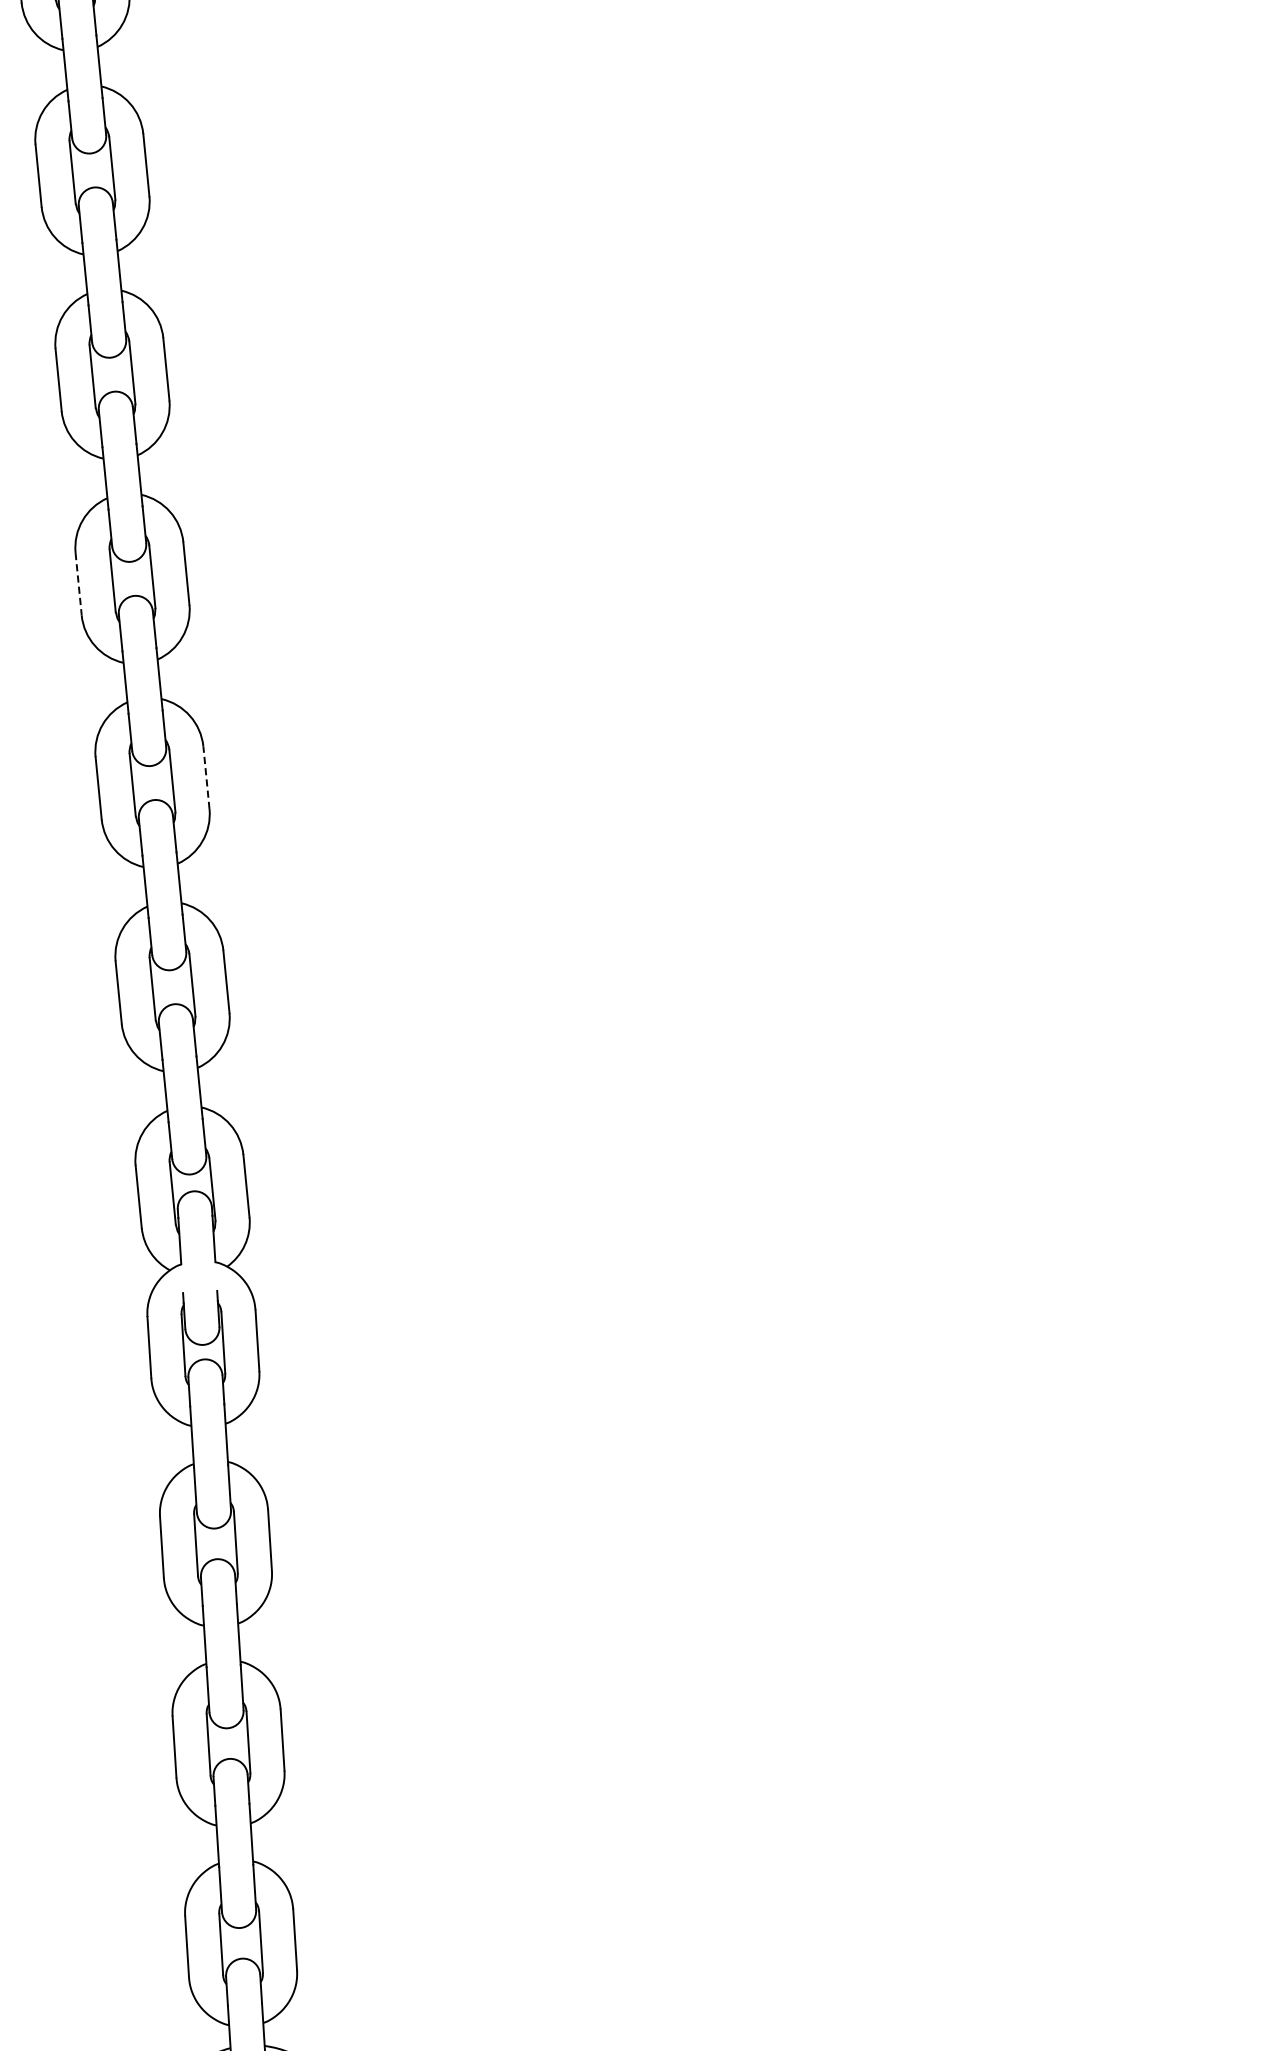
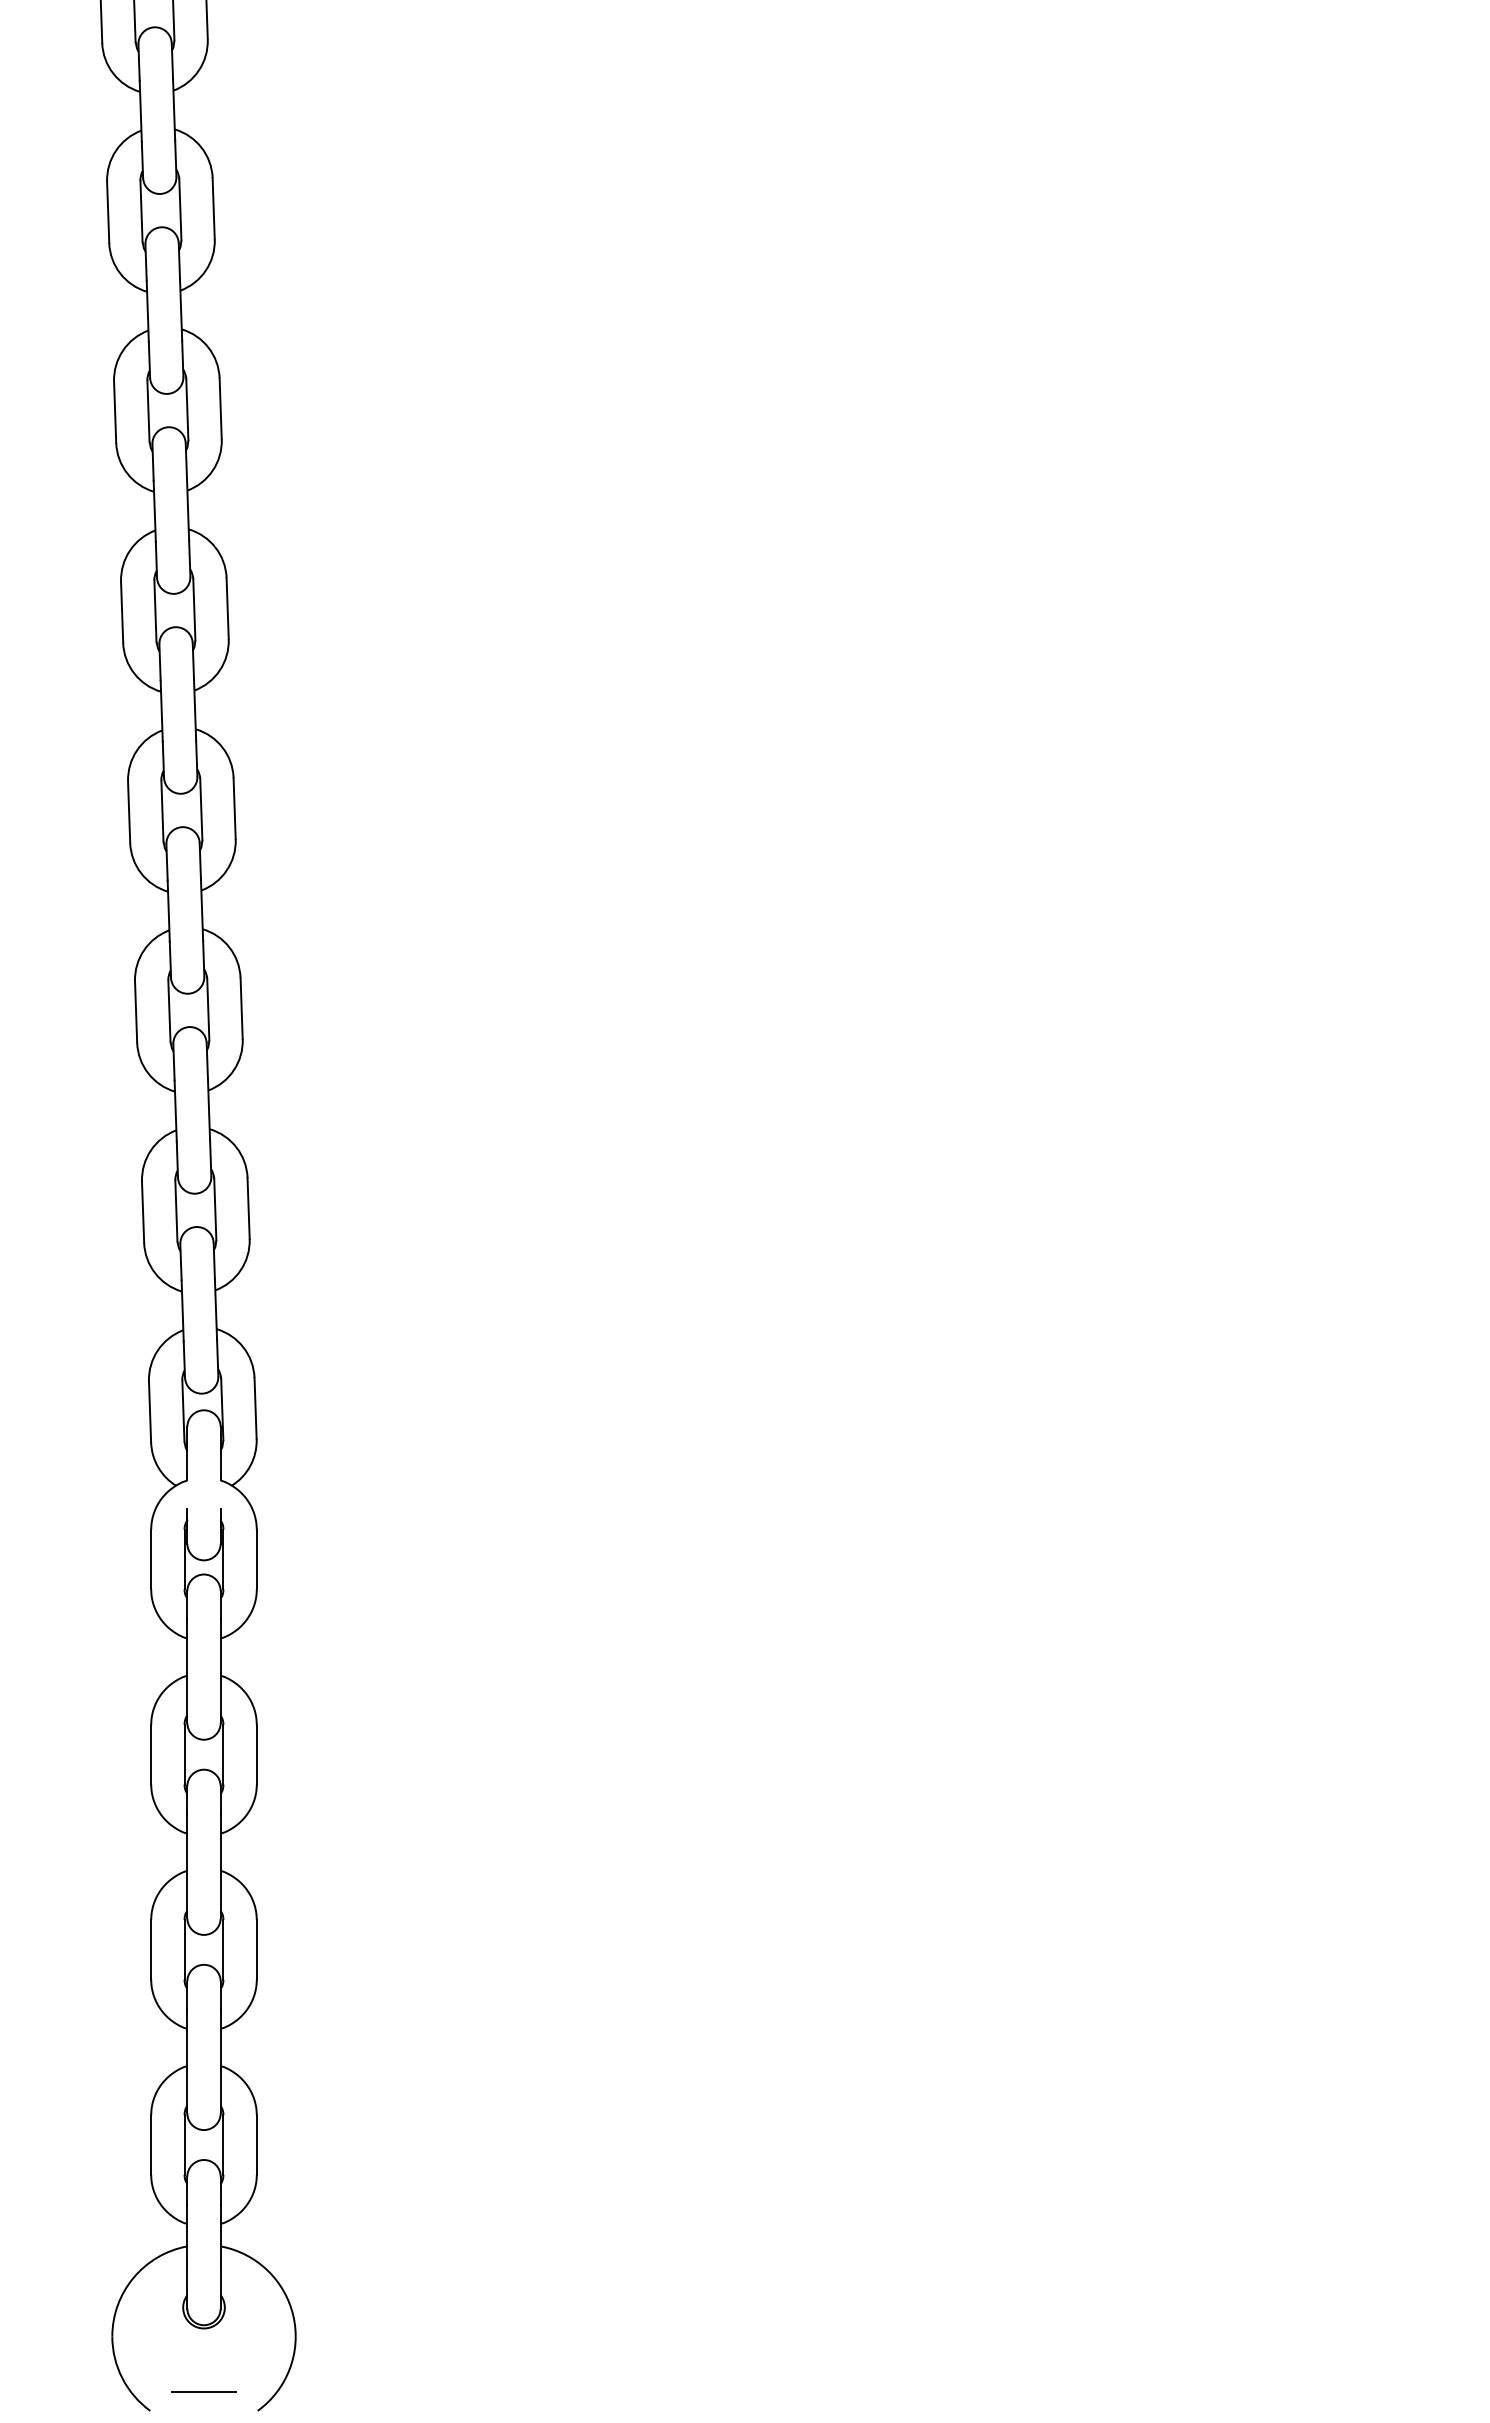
line: (79, 584) -> (129, 812), dashed -> solid
line: (206, 777) -> (241, 1008), dashed -> solid

